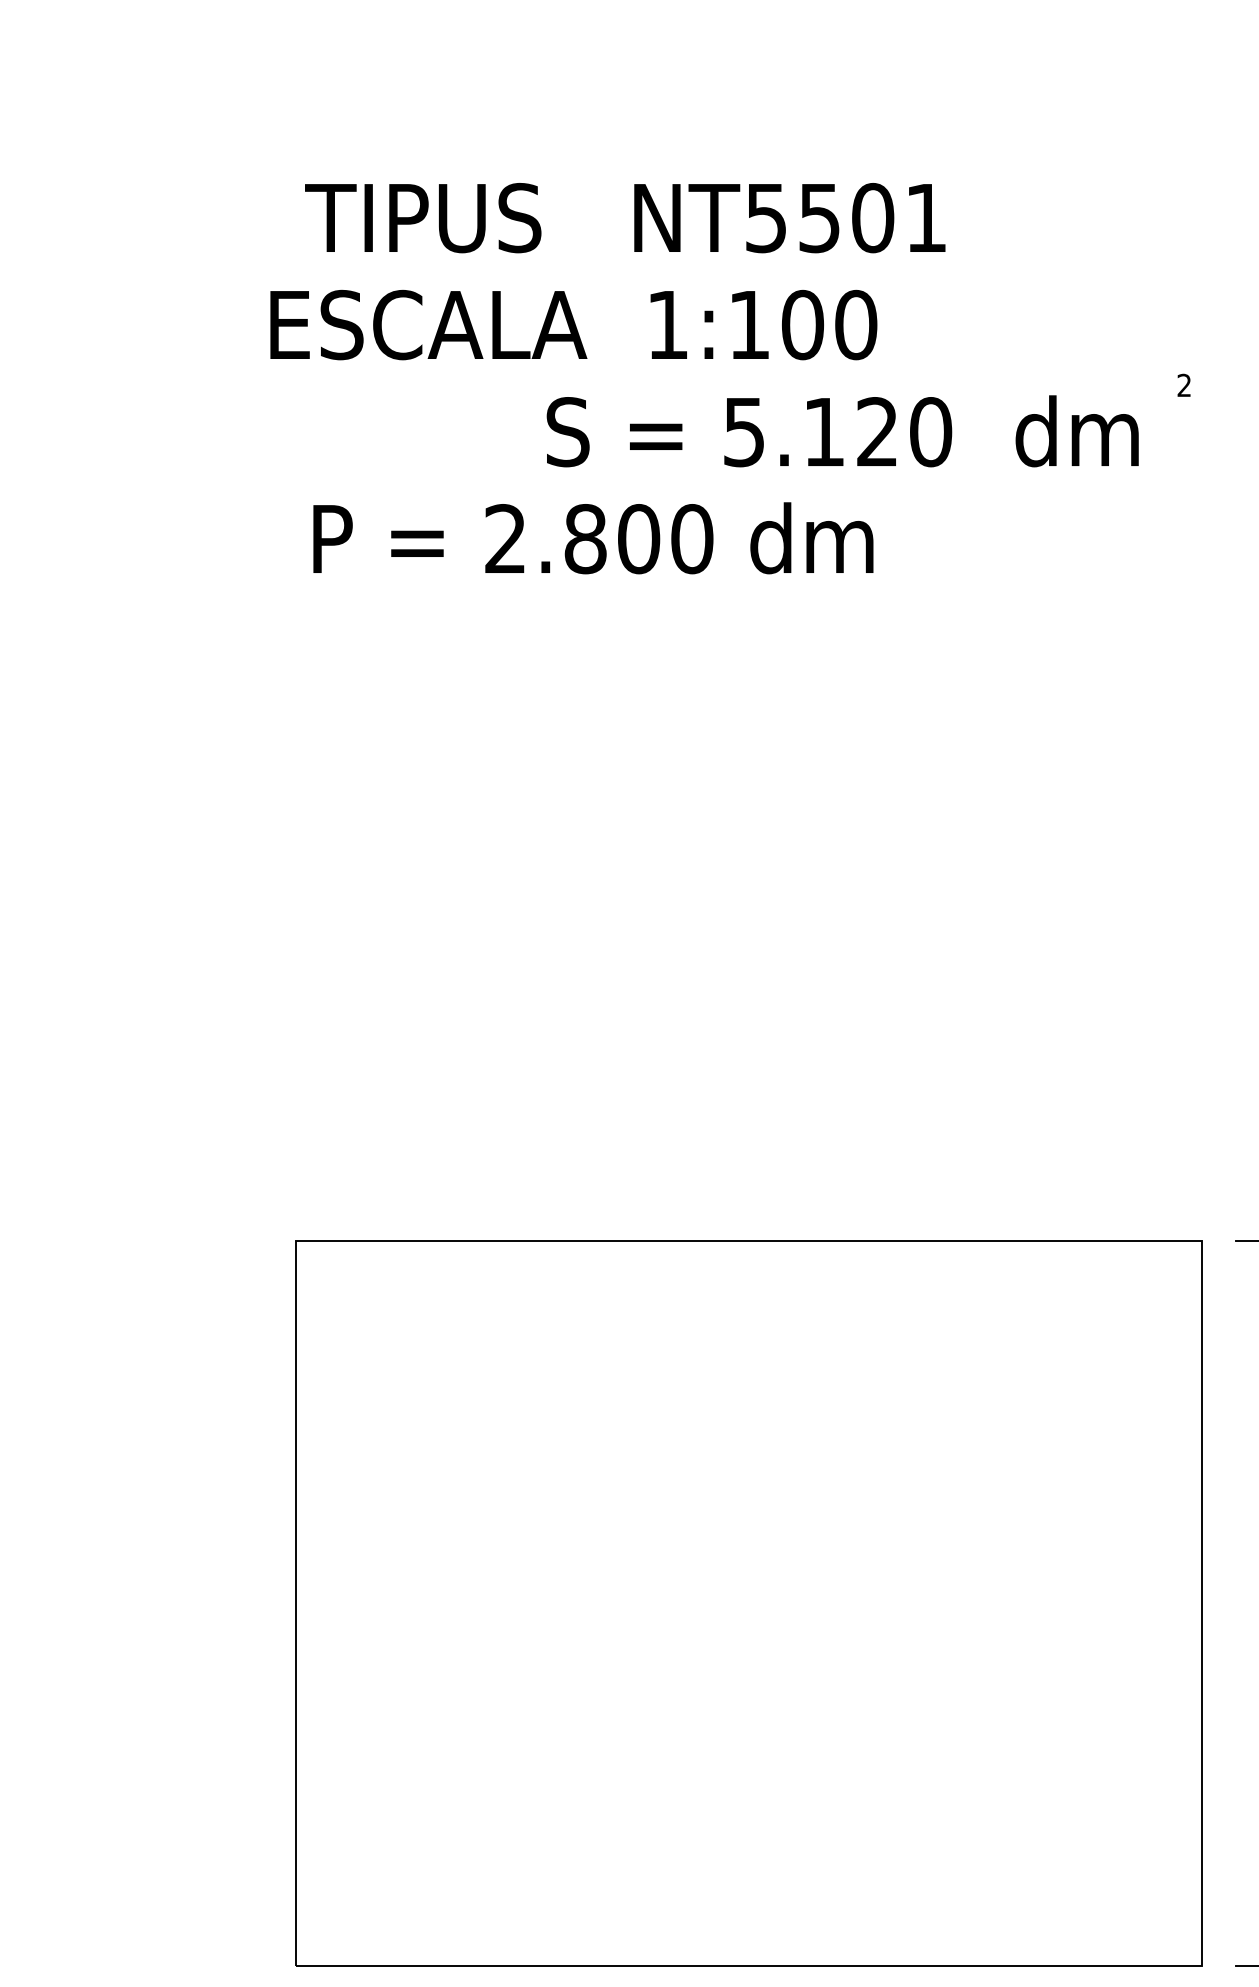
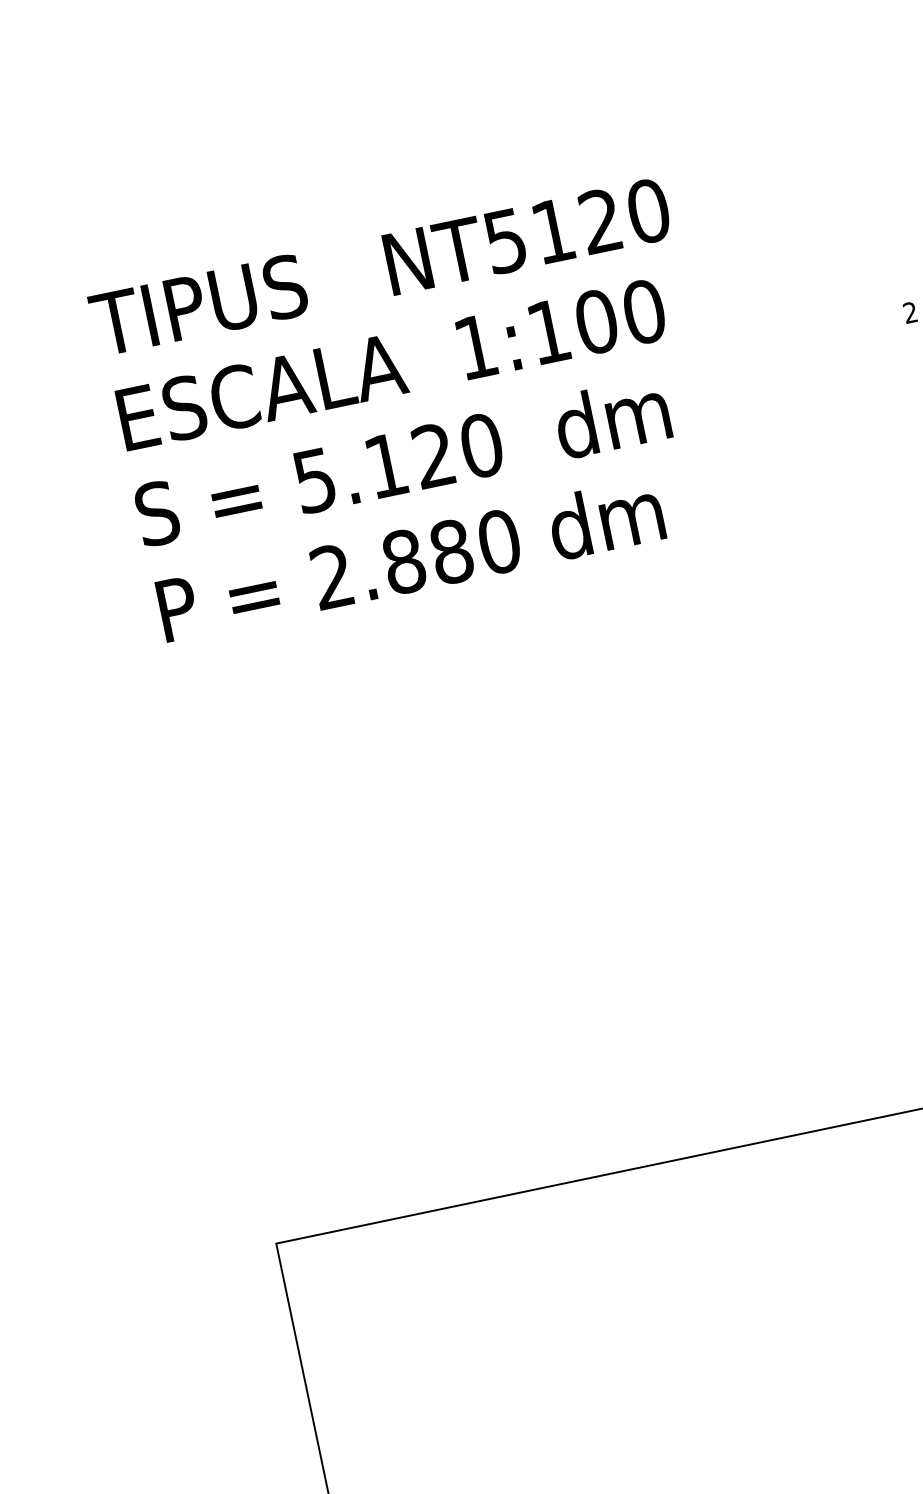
text: (873, 217) -> (601, 220), NT5501 -> NT5120
text: (573, 324) -> (391, 364), moved
text: (842, 431) -> (402, 461), moved
text: (639, 539) -> (452, 552), 2.800 -> 2.880

